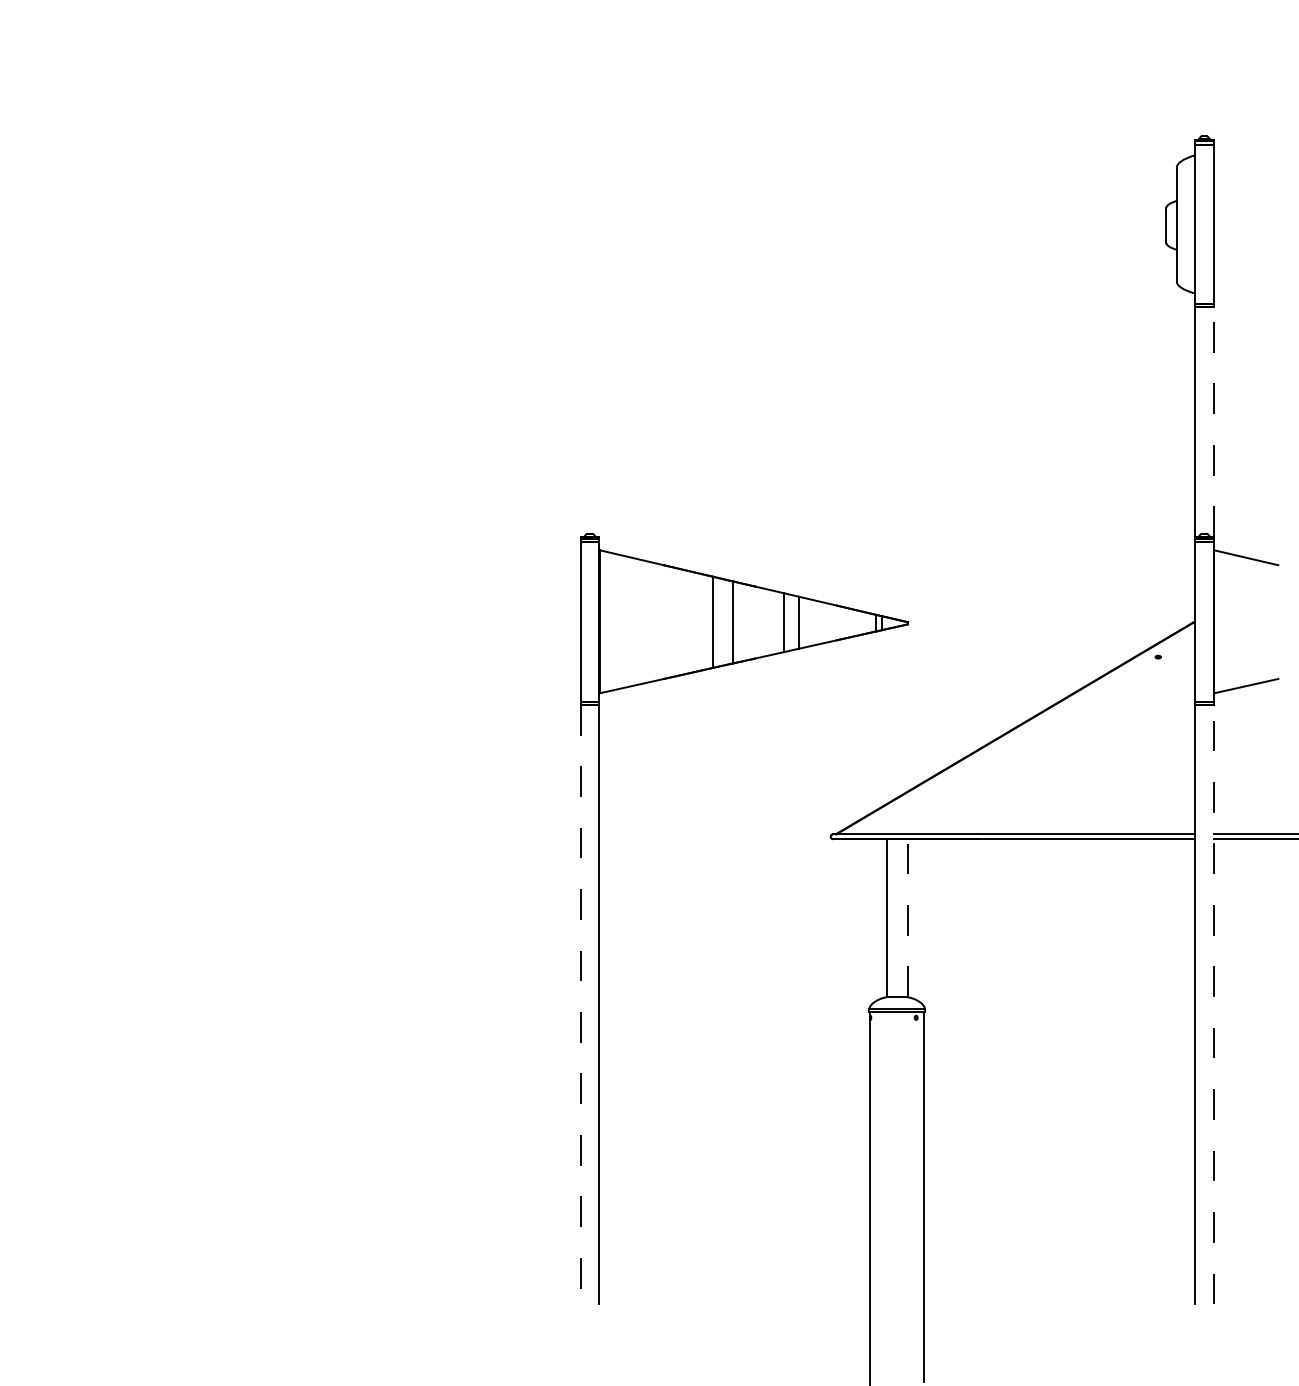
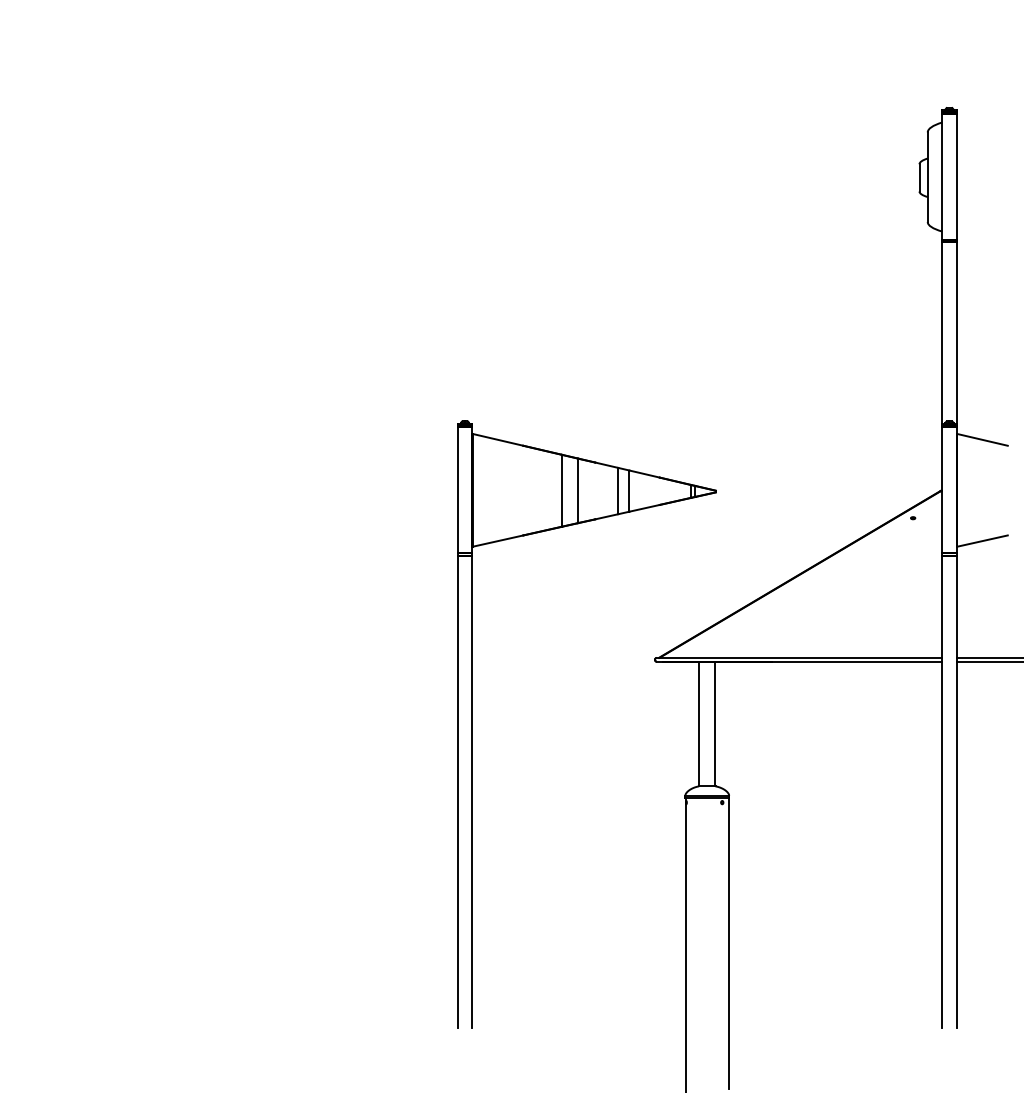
line: (1213, 422) -> (956, 333), dashed -> solid
line: (907, 917) -> (715, 723), dashed -> solid
line: (1213, 1003) -> (956, 791), dashed -> solid
line: (580, 1005) -> (457, 792), dashed -> solid

